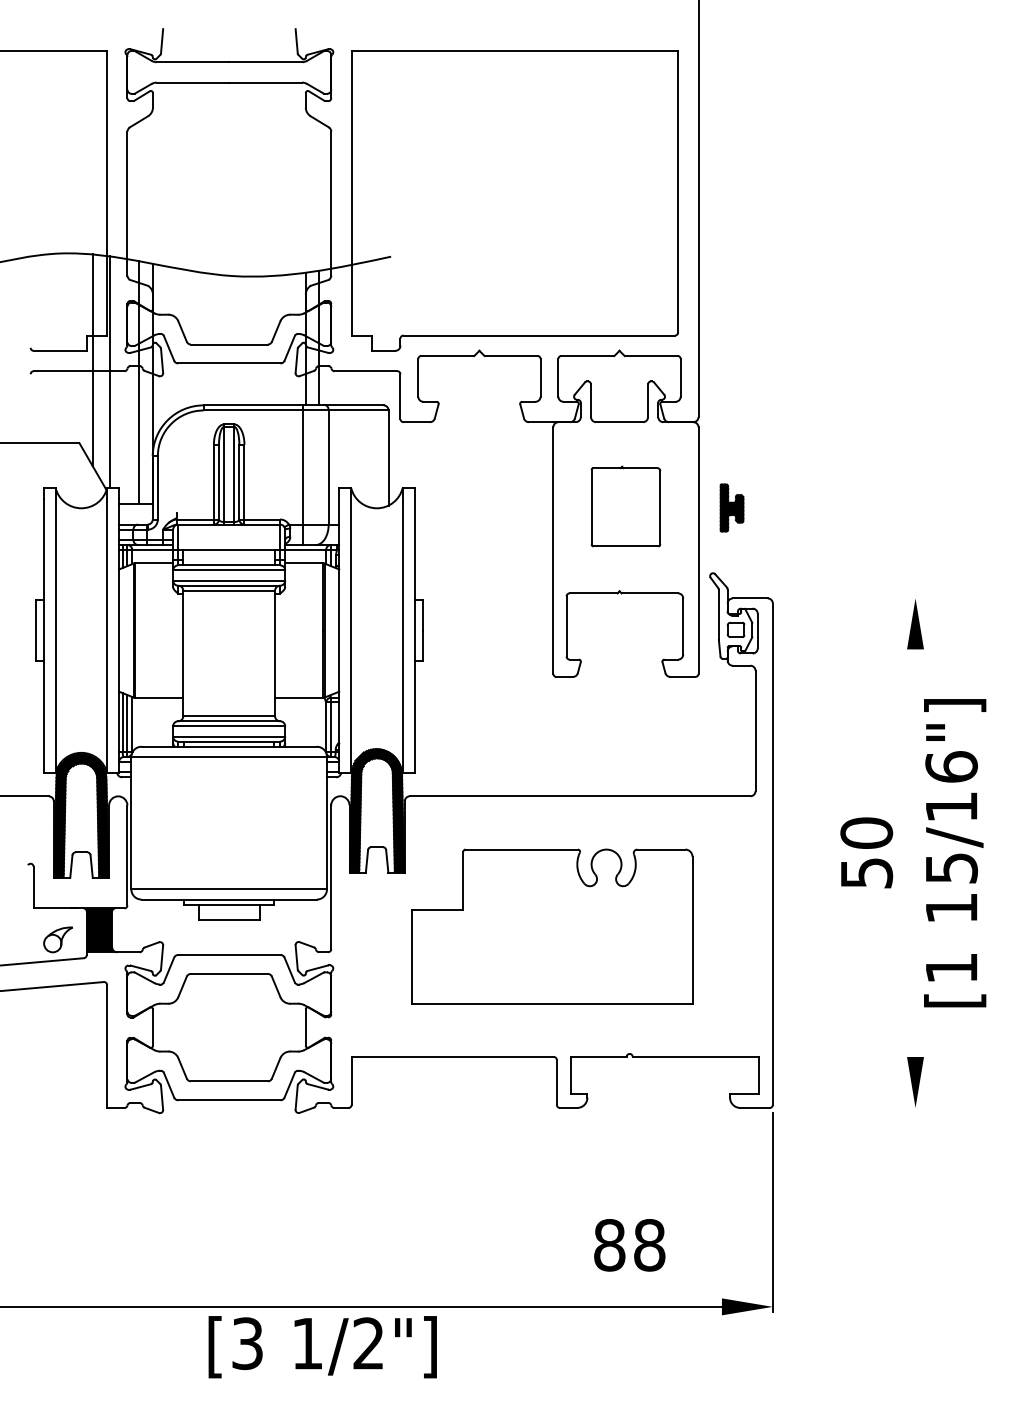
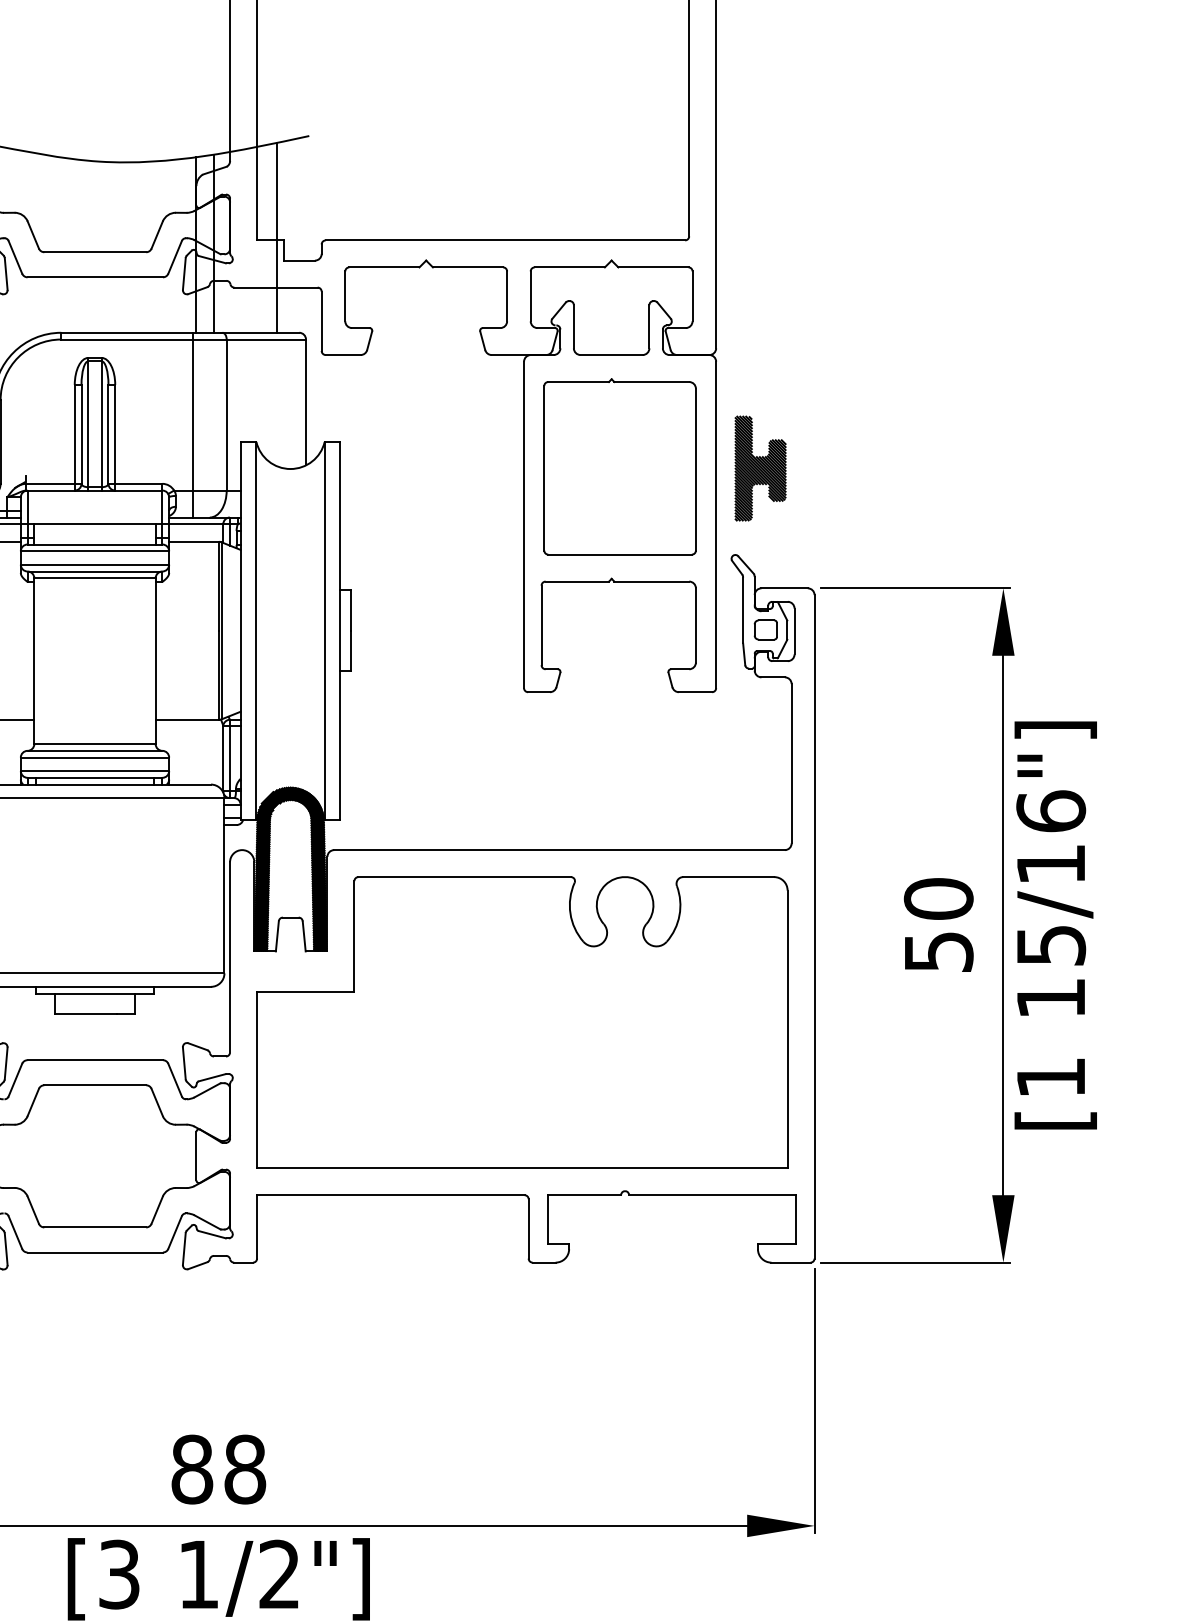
line: (366, 333) -> (276, 237), added
part: (625, 506) -> (619, 466), size x1.67
part: (731, 507) -> (759, 467), size x1.67
line: (848, 598) -> (914, 588), added
line: (915, 853) -> (1003, 925), added
part: (552, 926) -> (522, 1022), size x1.43
line: (848, 1107) -> (914, 1262), added
text: (629, 1245) -> (218, 1469), moved

